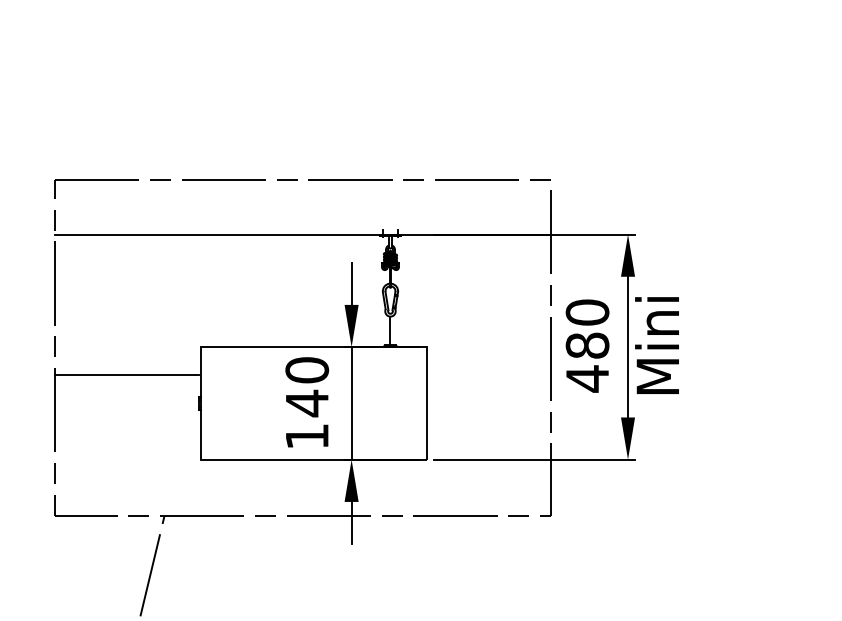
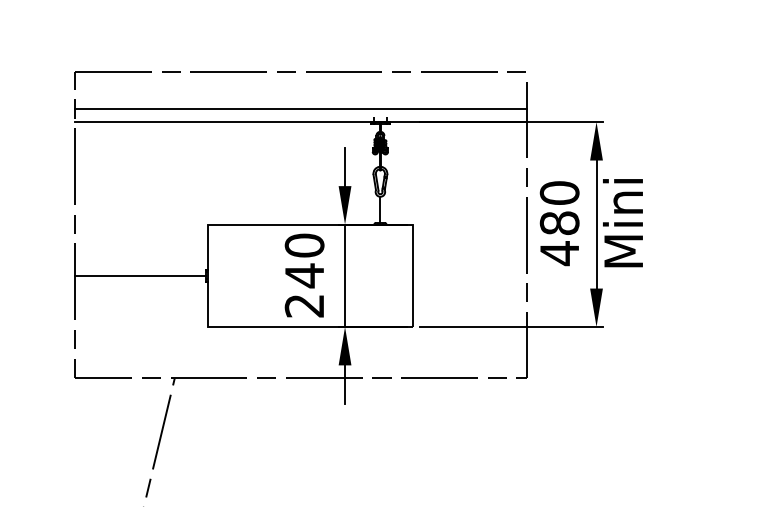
line: (302, 220) -> (300, 109), added
line: (126, 375) -> (140, 275), moved
text: (306, 436) -> (303, 305), 140 -> 240

